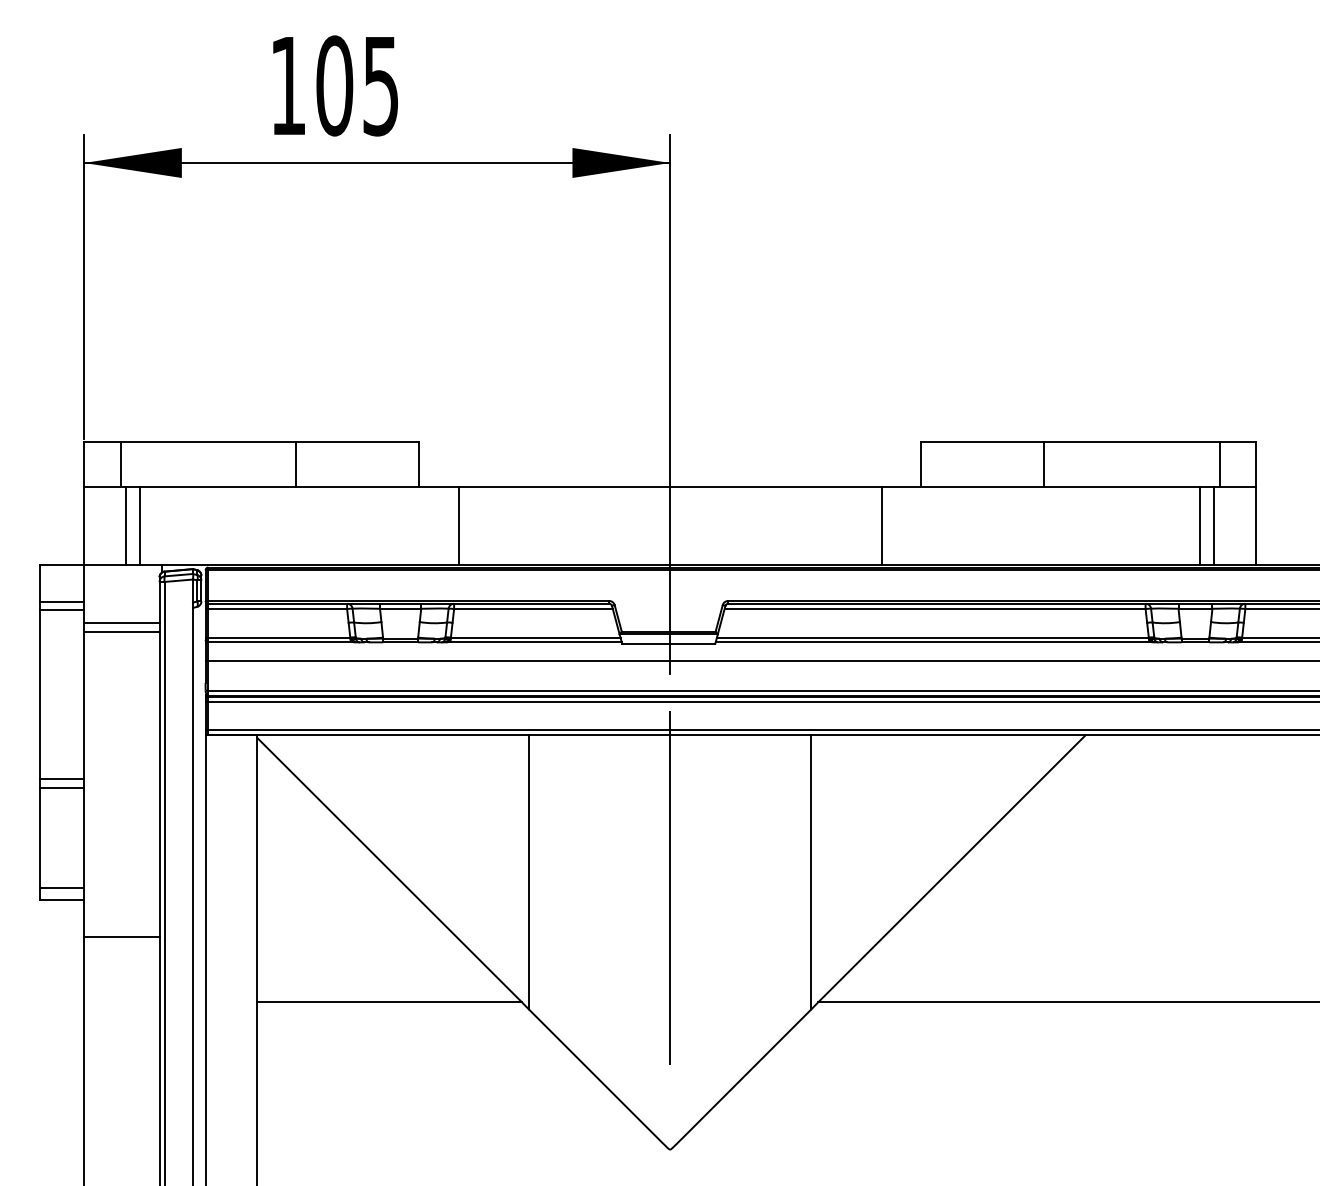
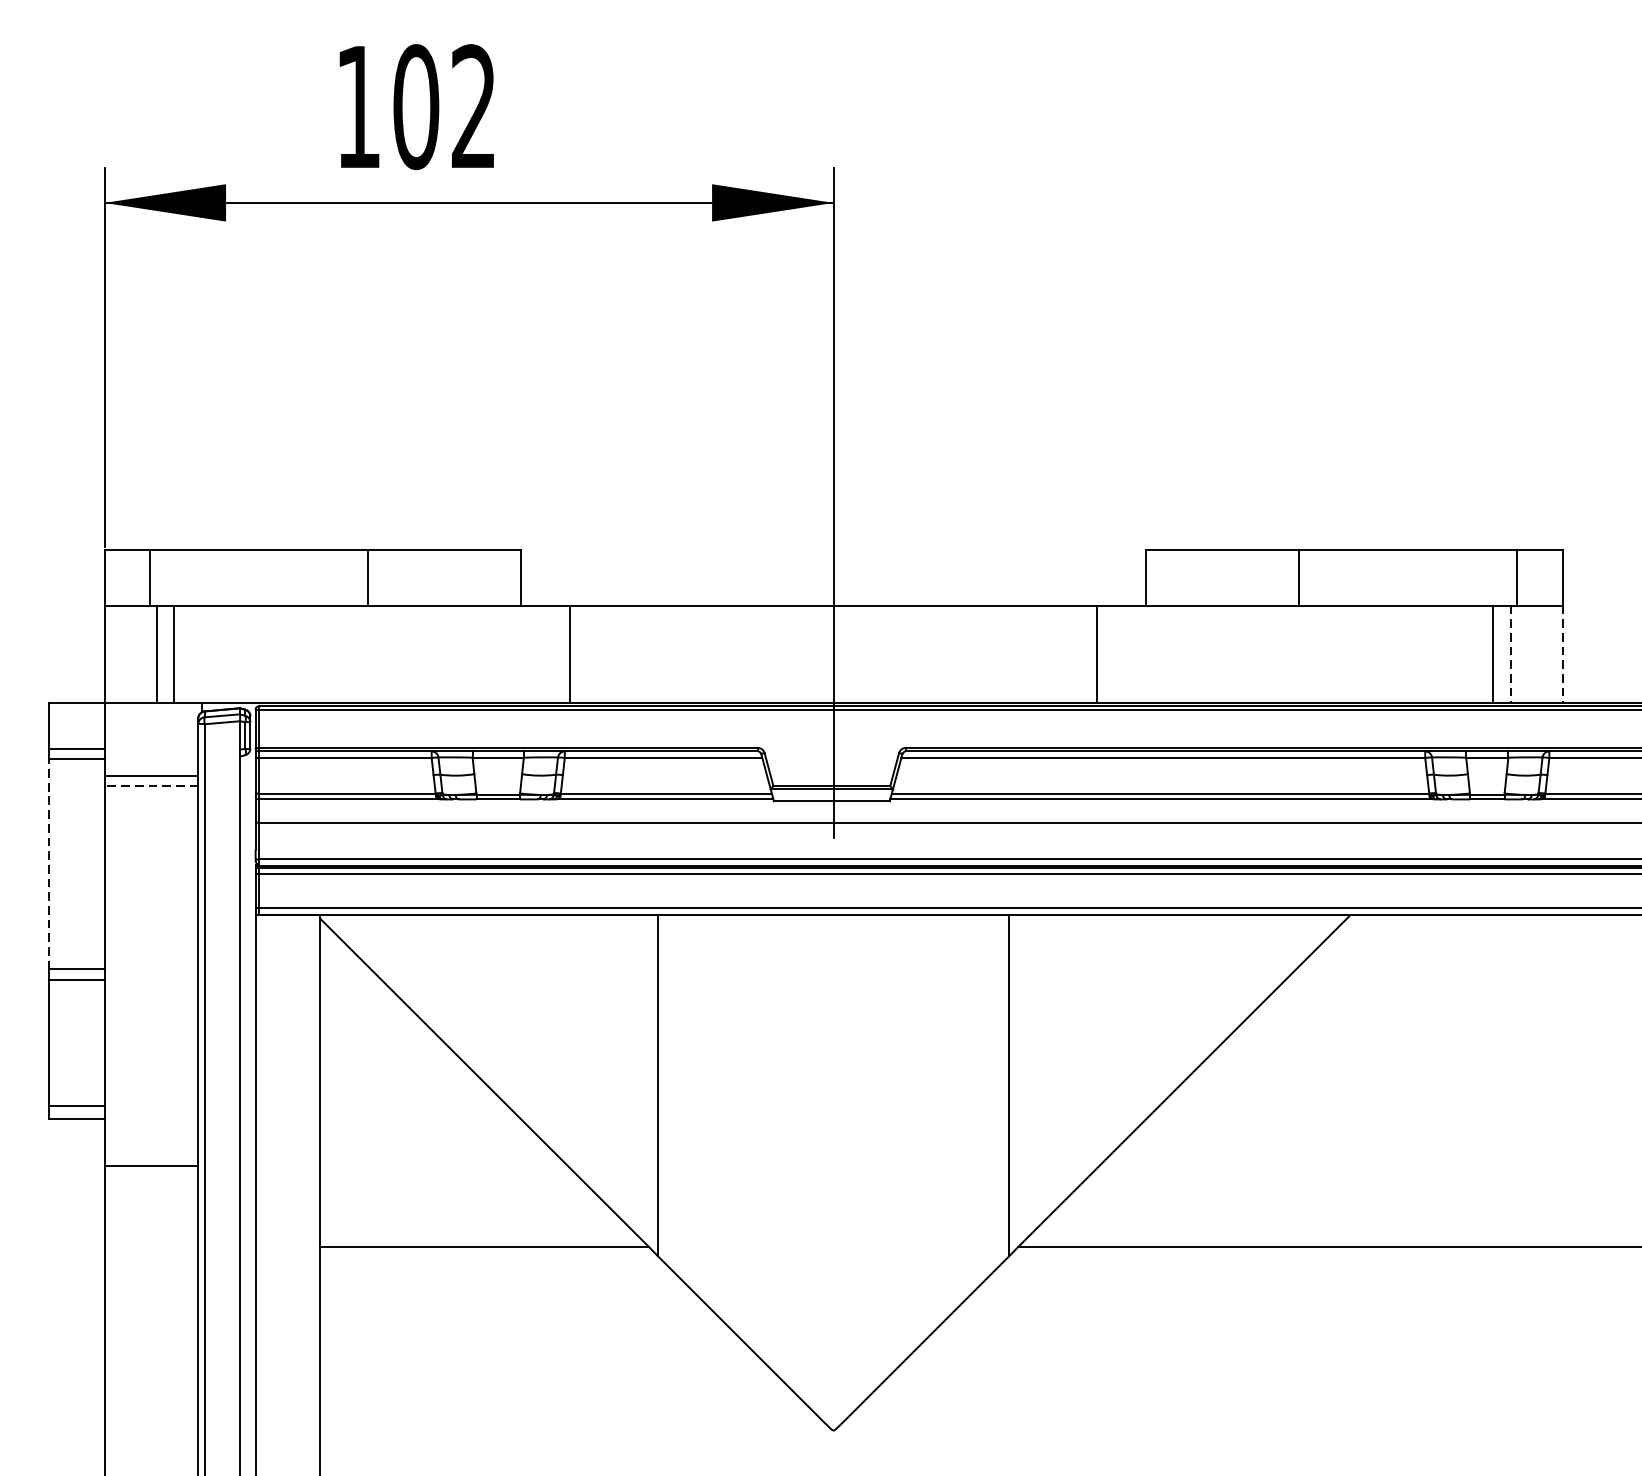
text: (380, 85) -> (473, 106), 105 -> 102
line: (1214, 526) -> (1510, 655), solid -> dashed
line: (1256, 526) -> (1563, 655), solid -> dashed
line: (121, 631) -> (150, 785), solid -> dashed
line: (39, 694) -> (48, 864), solid -> dashed
line: (670, 870) -> (834, 1083), removed

